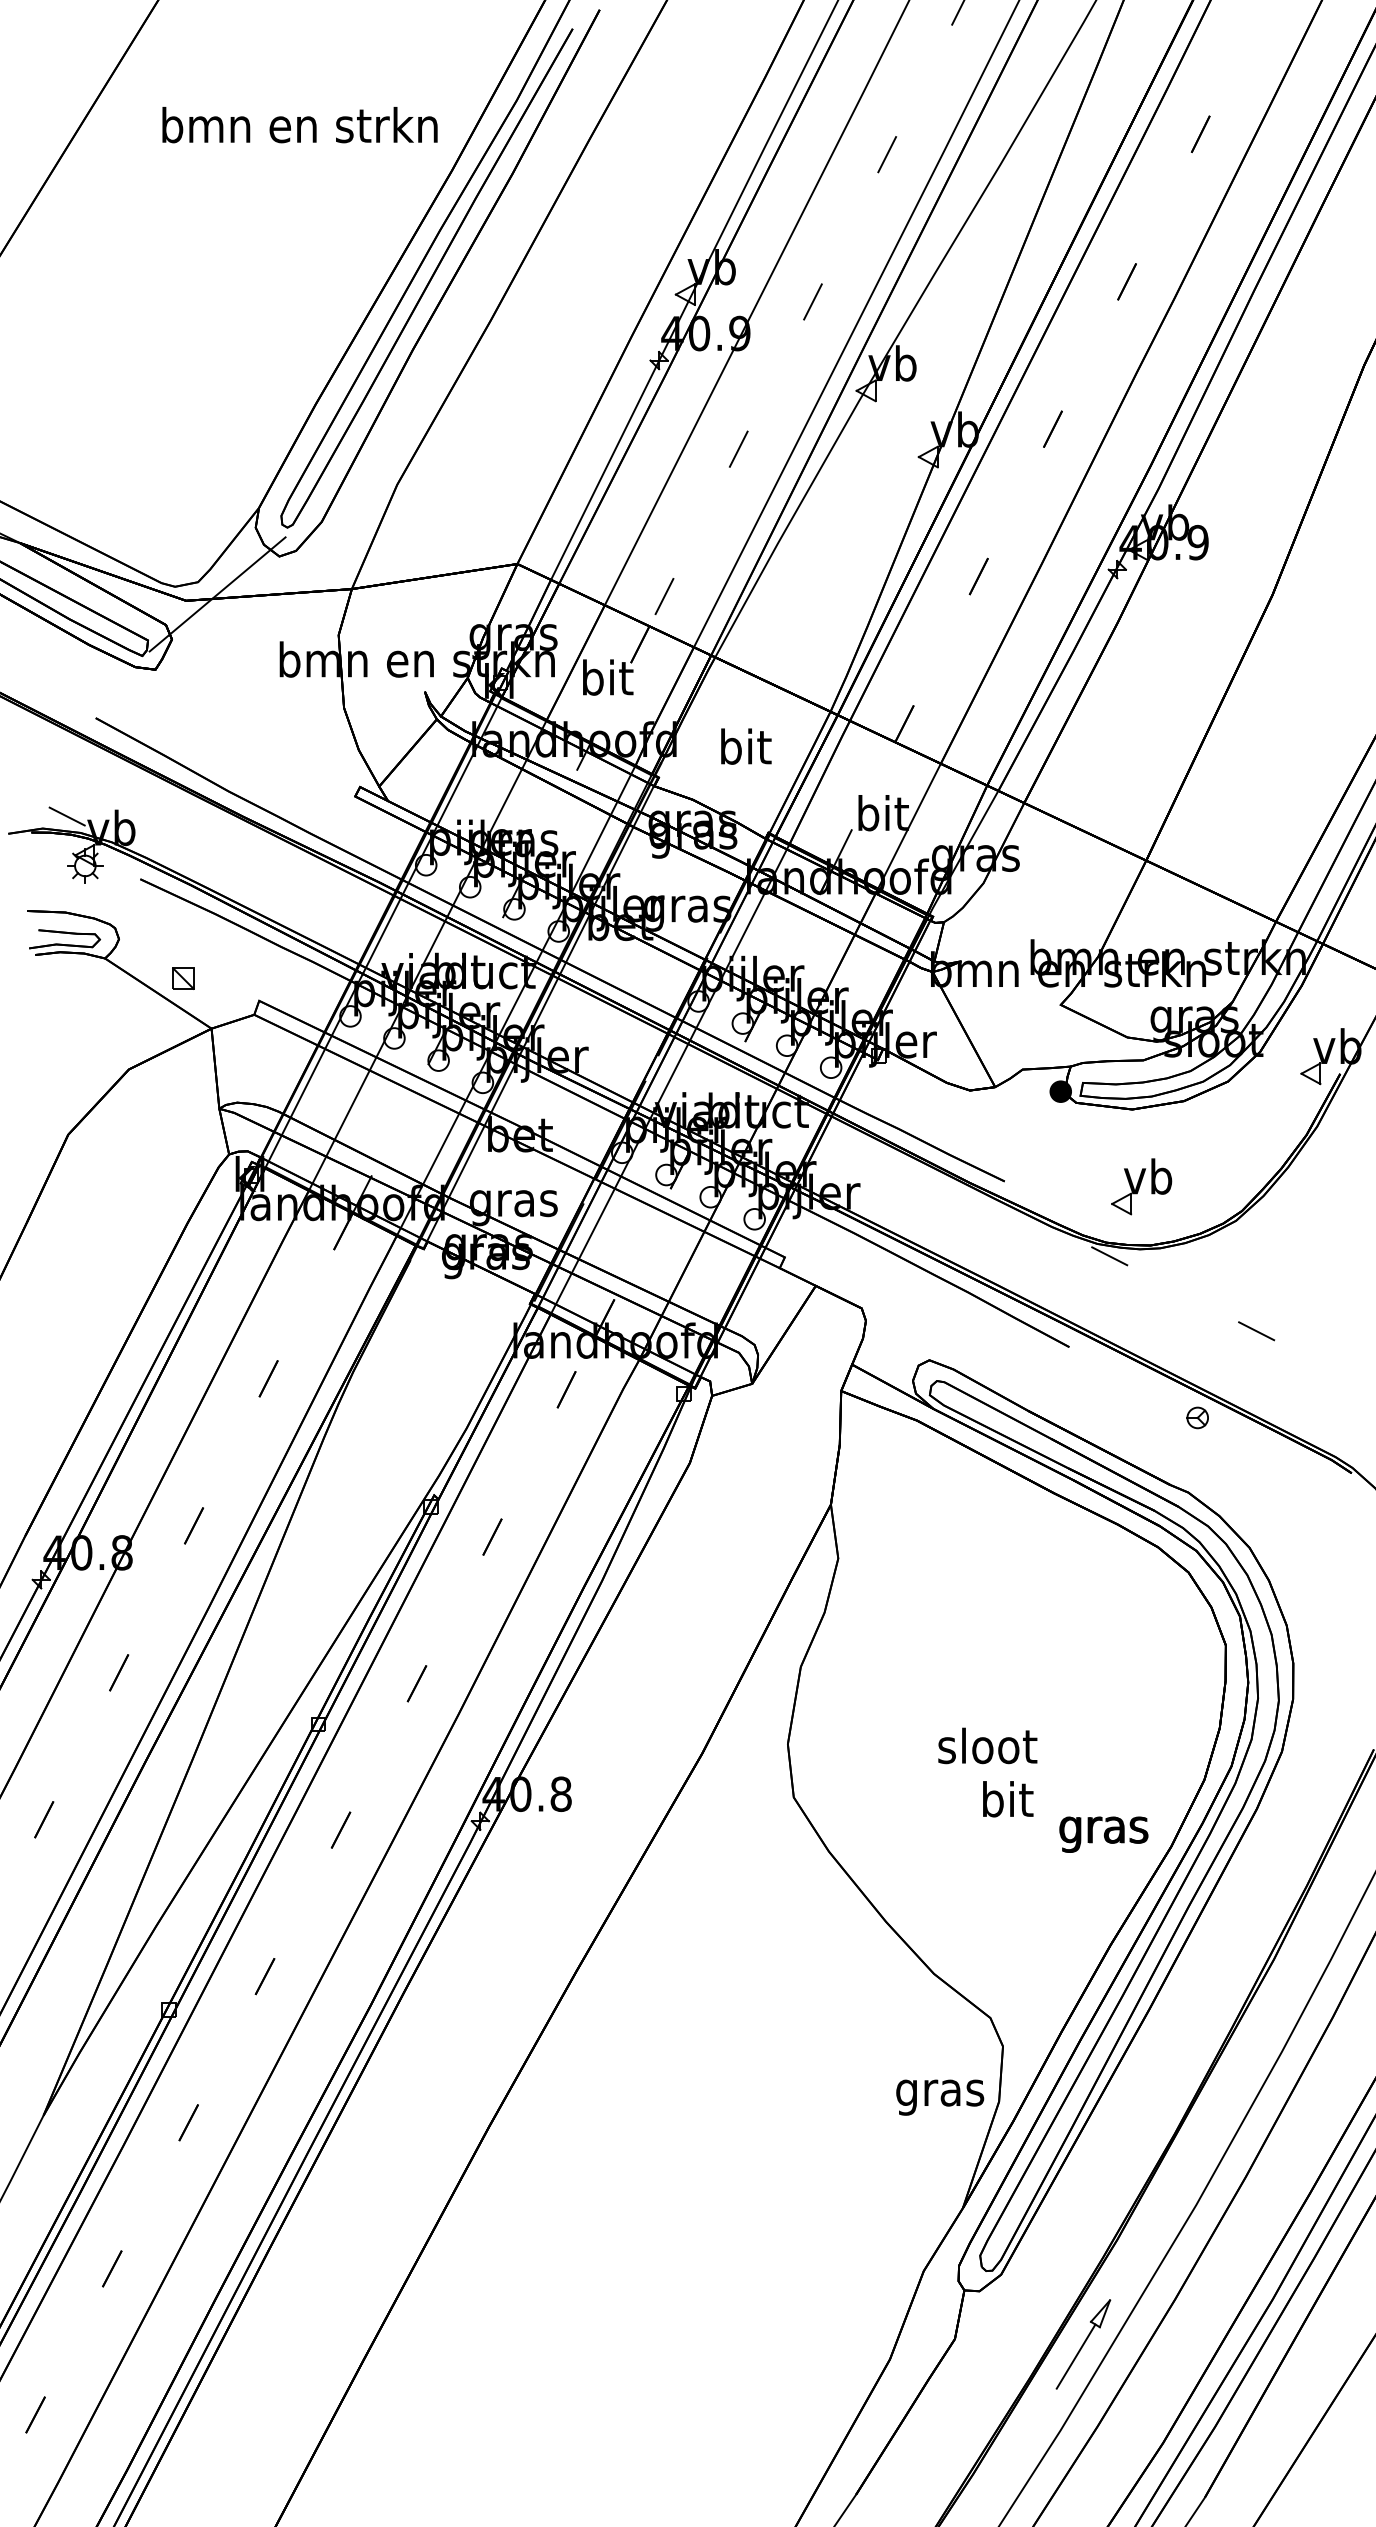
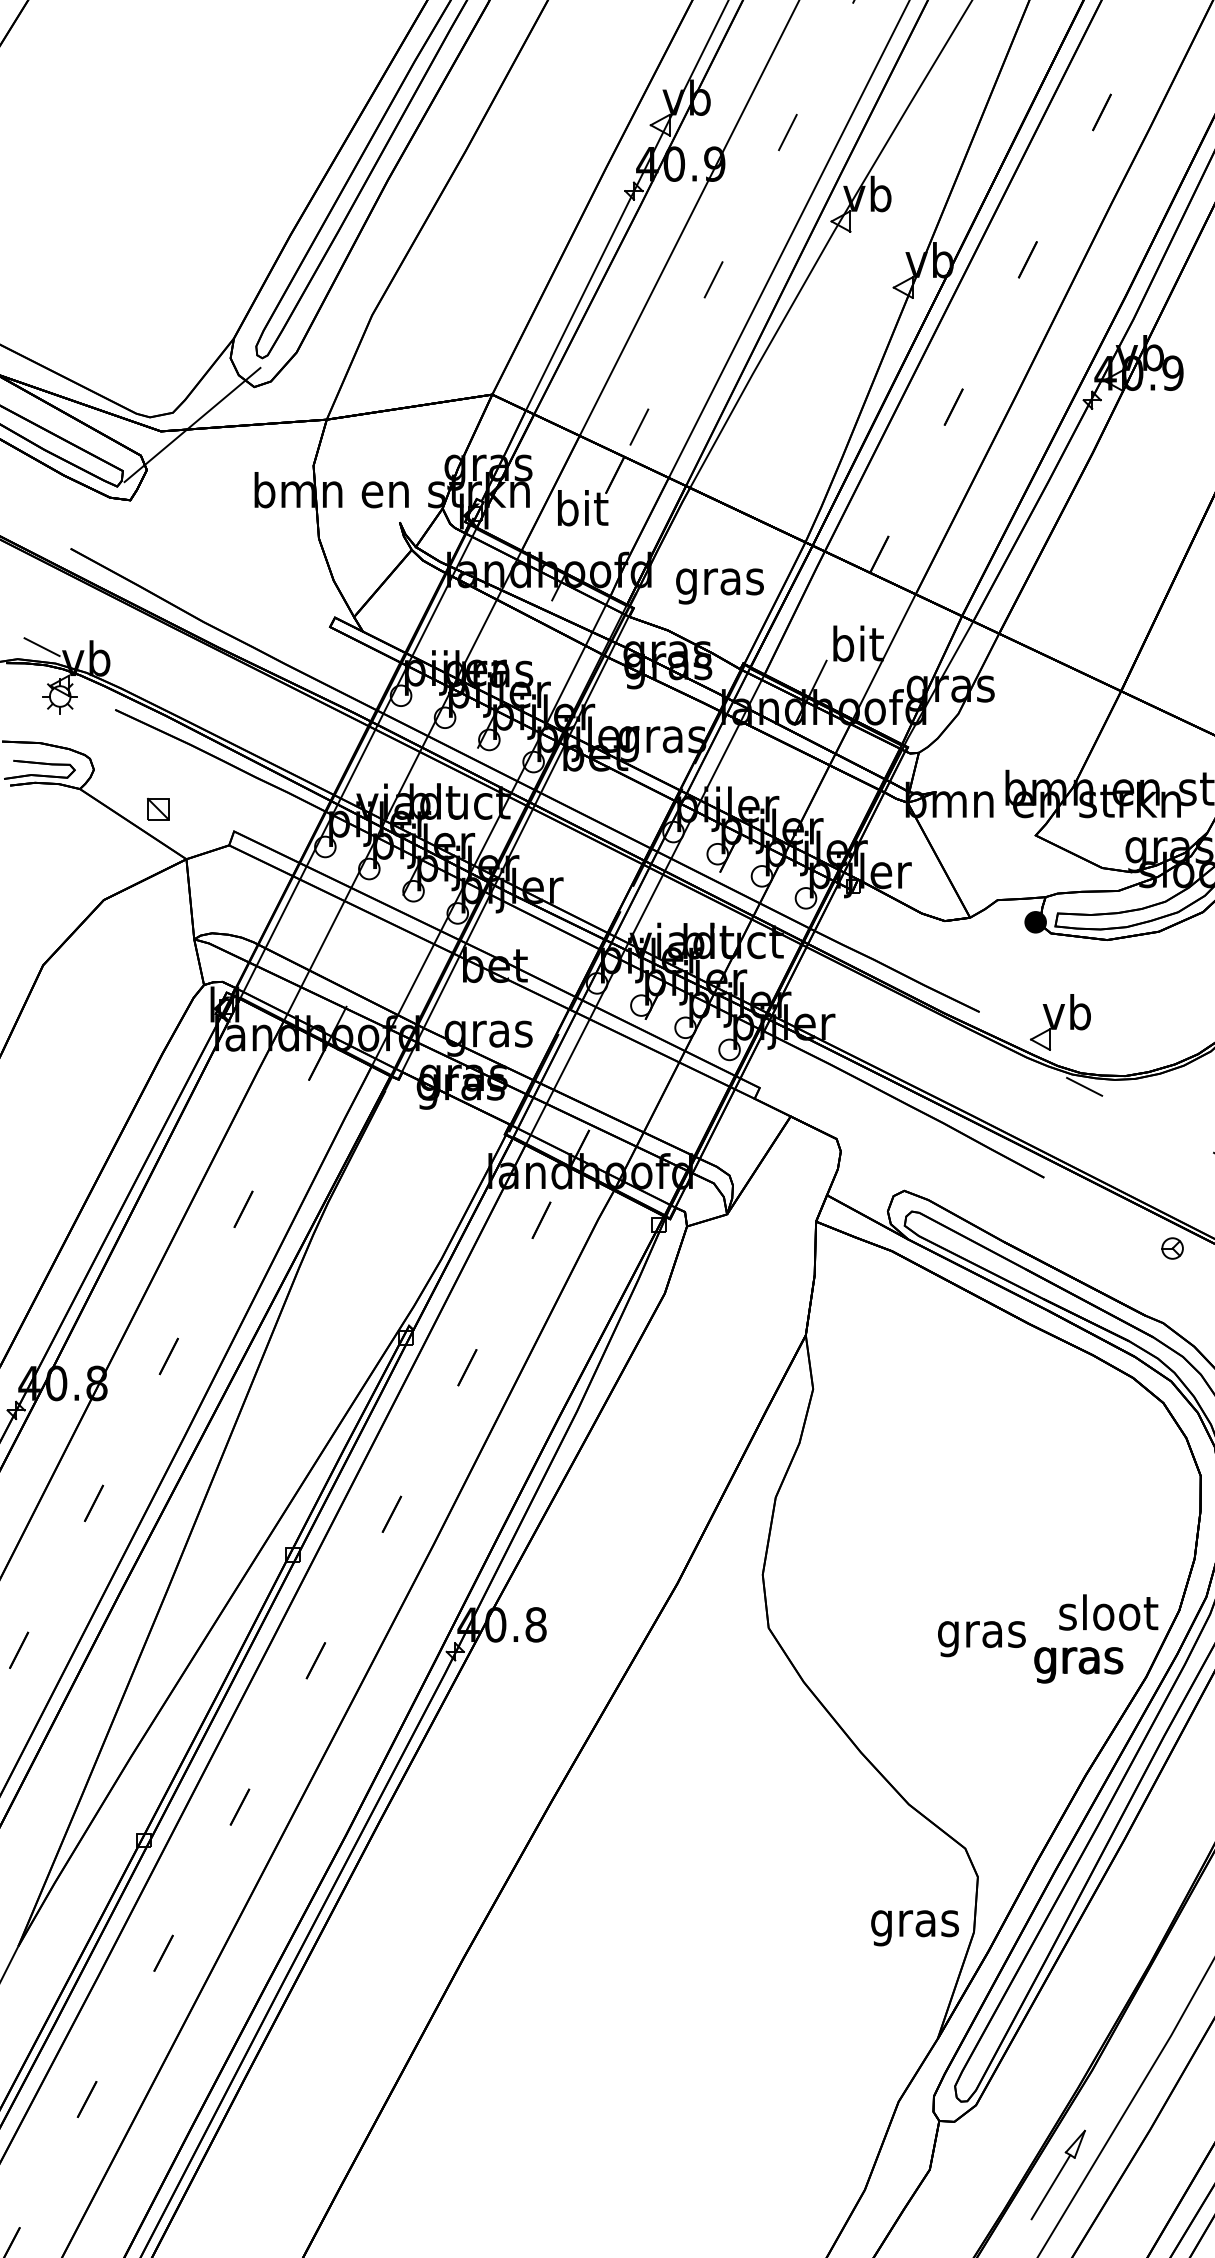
text: (745, 750) -> (720, 581), bit -> gras
part: (1141, 1186) -> (1060, 1022), moved
text: (987, 1745) -> (1108, 1612), moved
text: (1006, 1803) -> (981, 1634), bit -> gras

